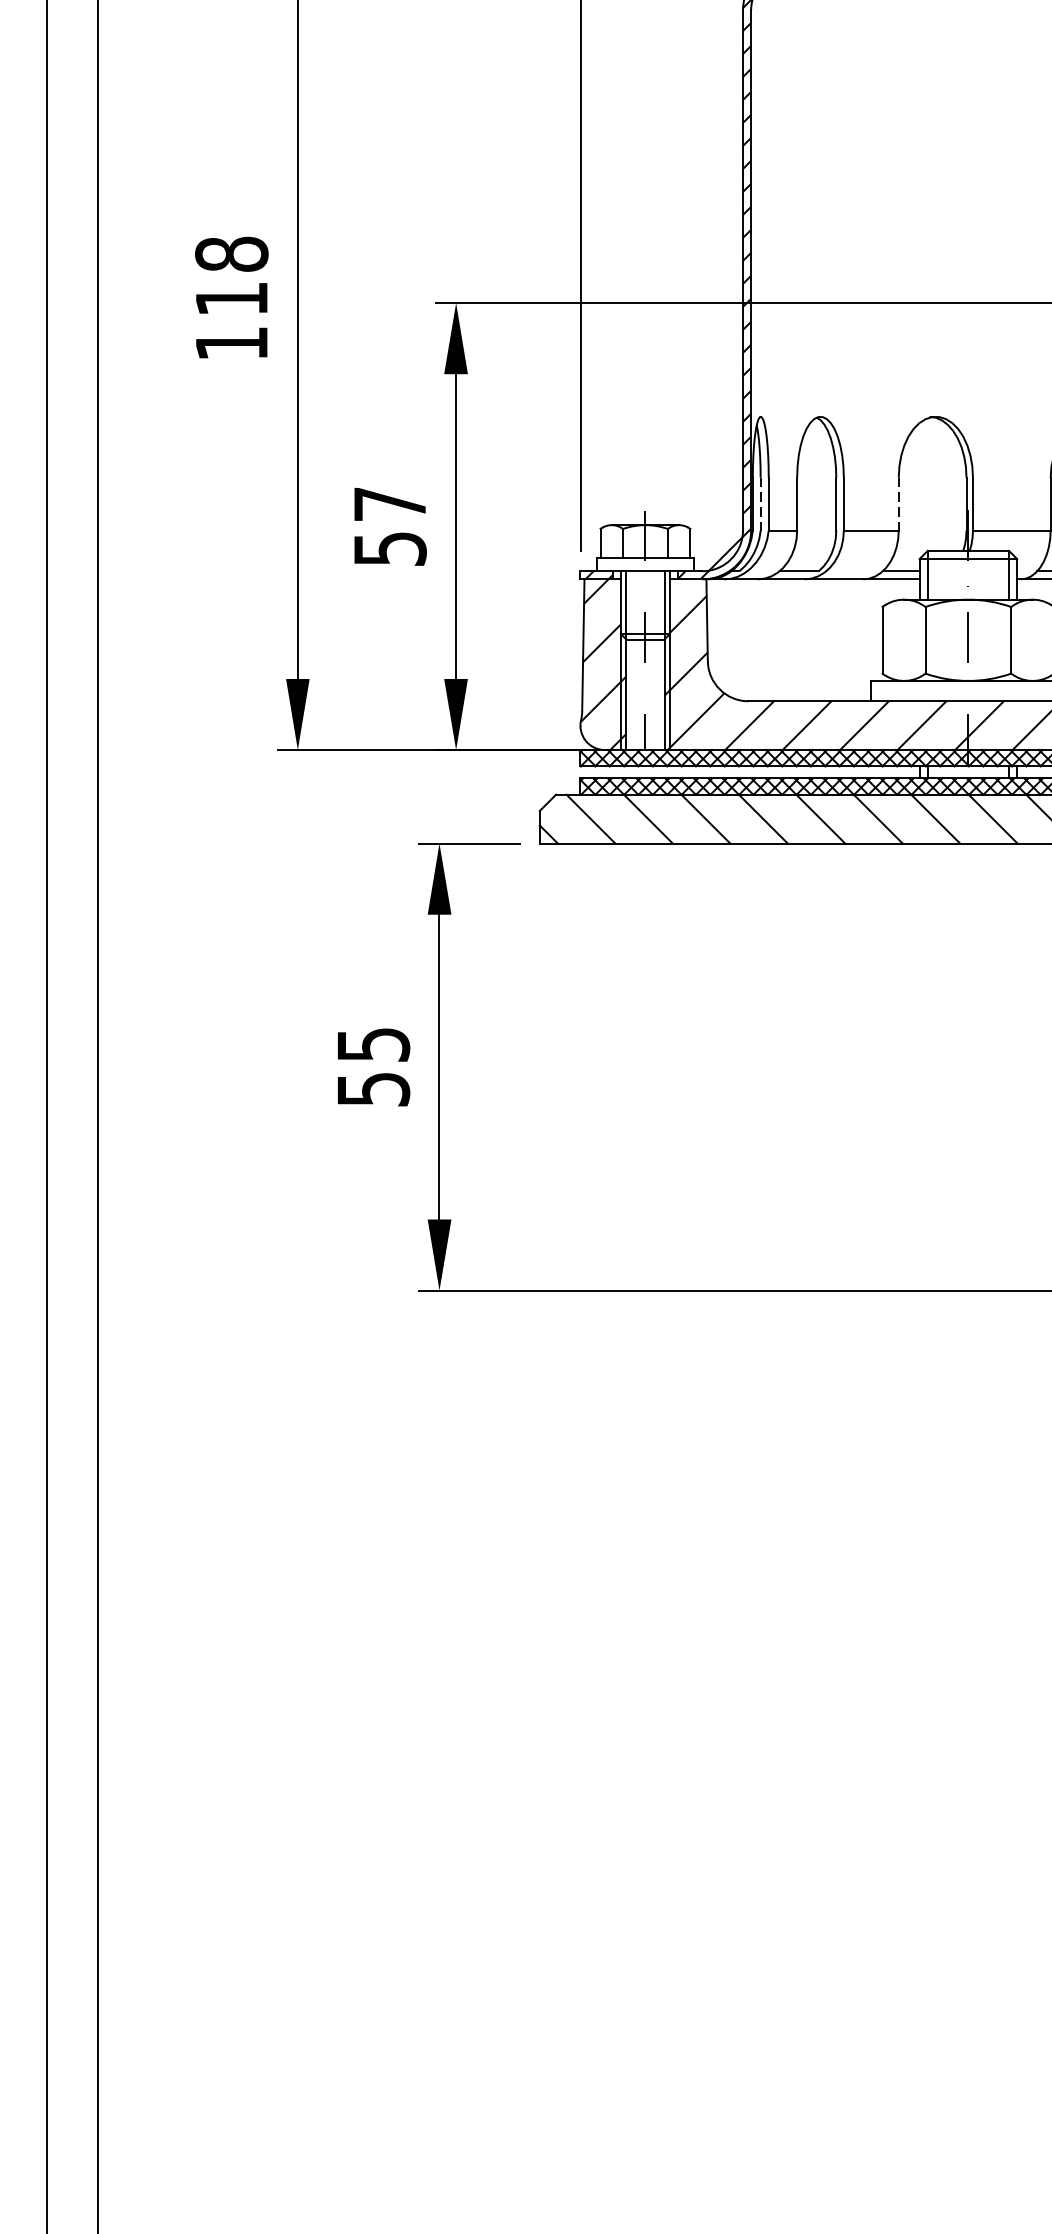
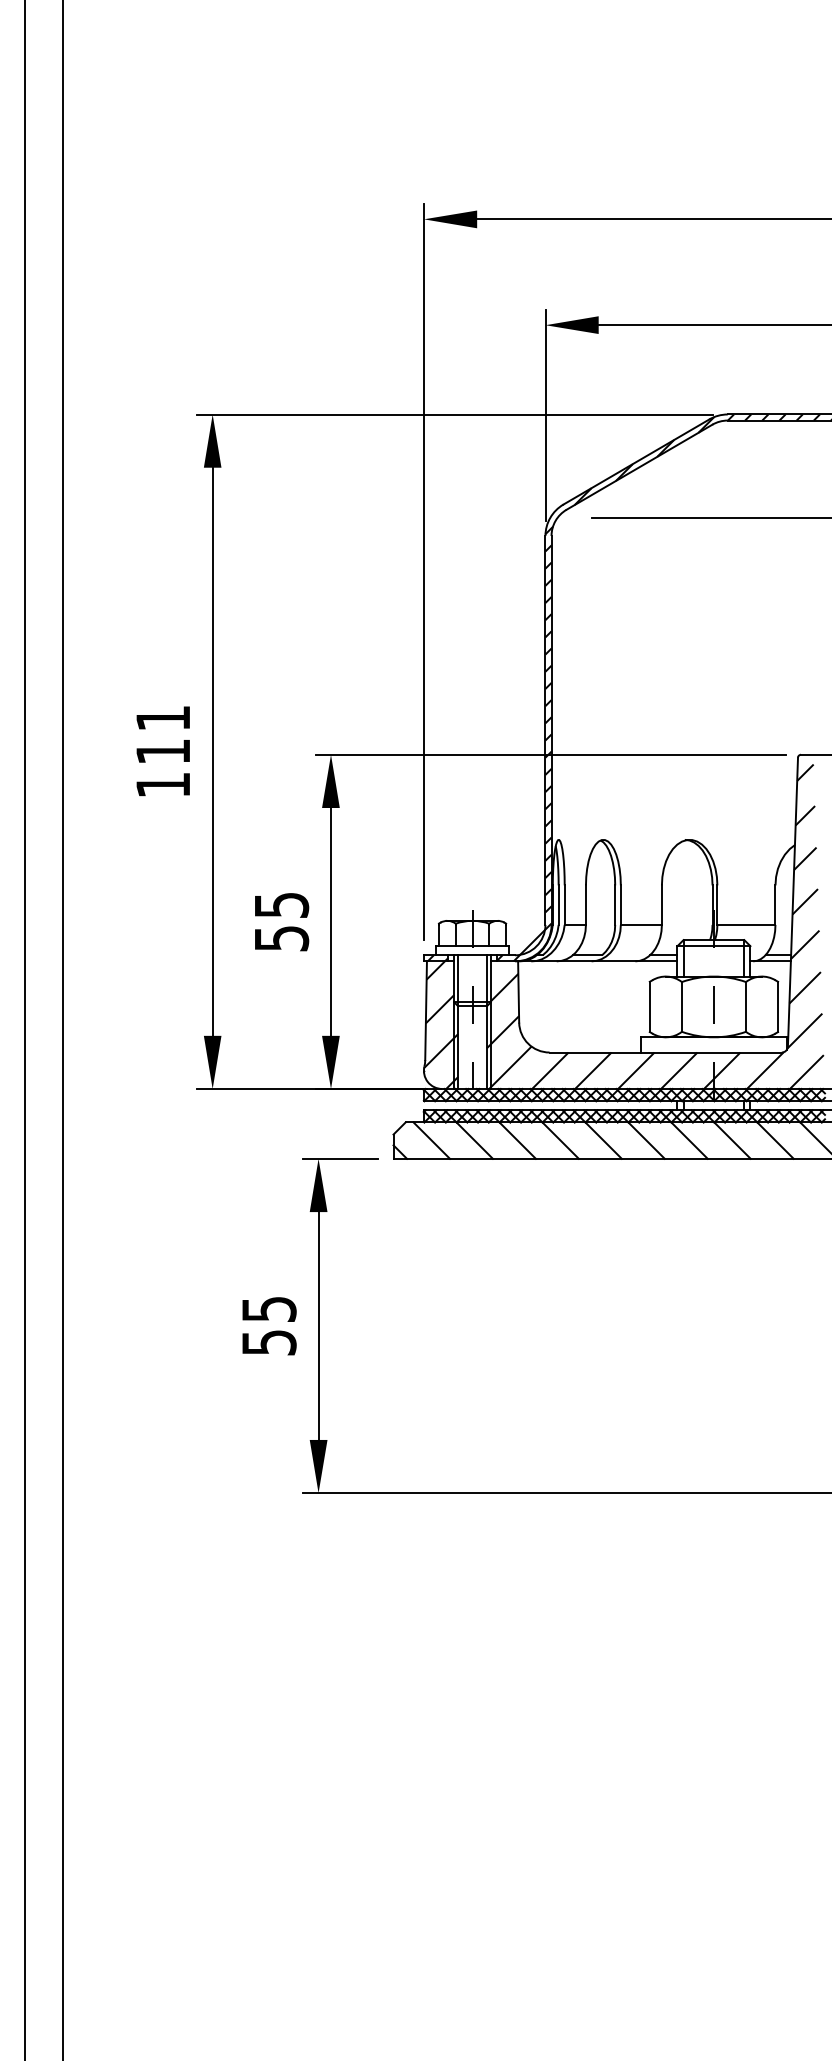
text: (230, 254) -> (162, 718), 118 -> 111
text: (391, 504) -> (282, 905), 57 -> 55
line: (760, 504) -> (558, 905), dashed -> solid
line: (898, 504) -> (661, 905), dashed -> solid

